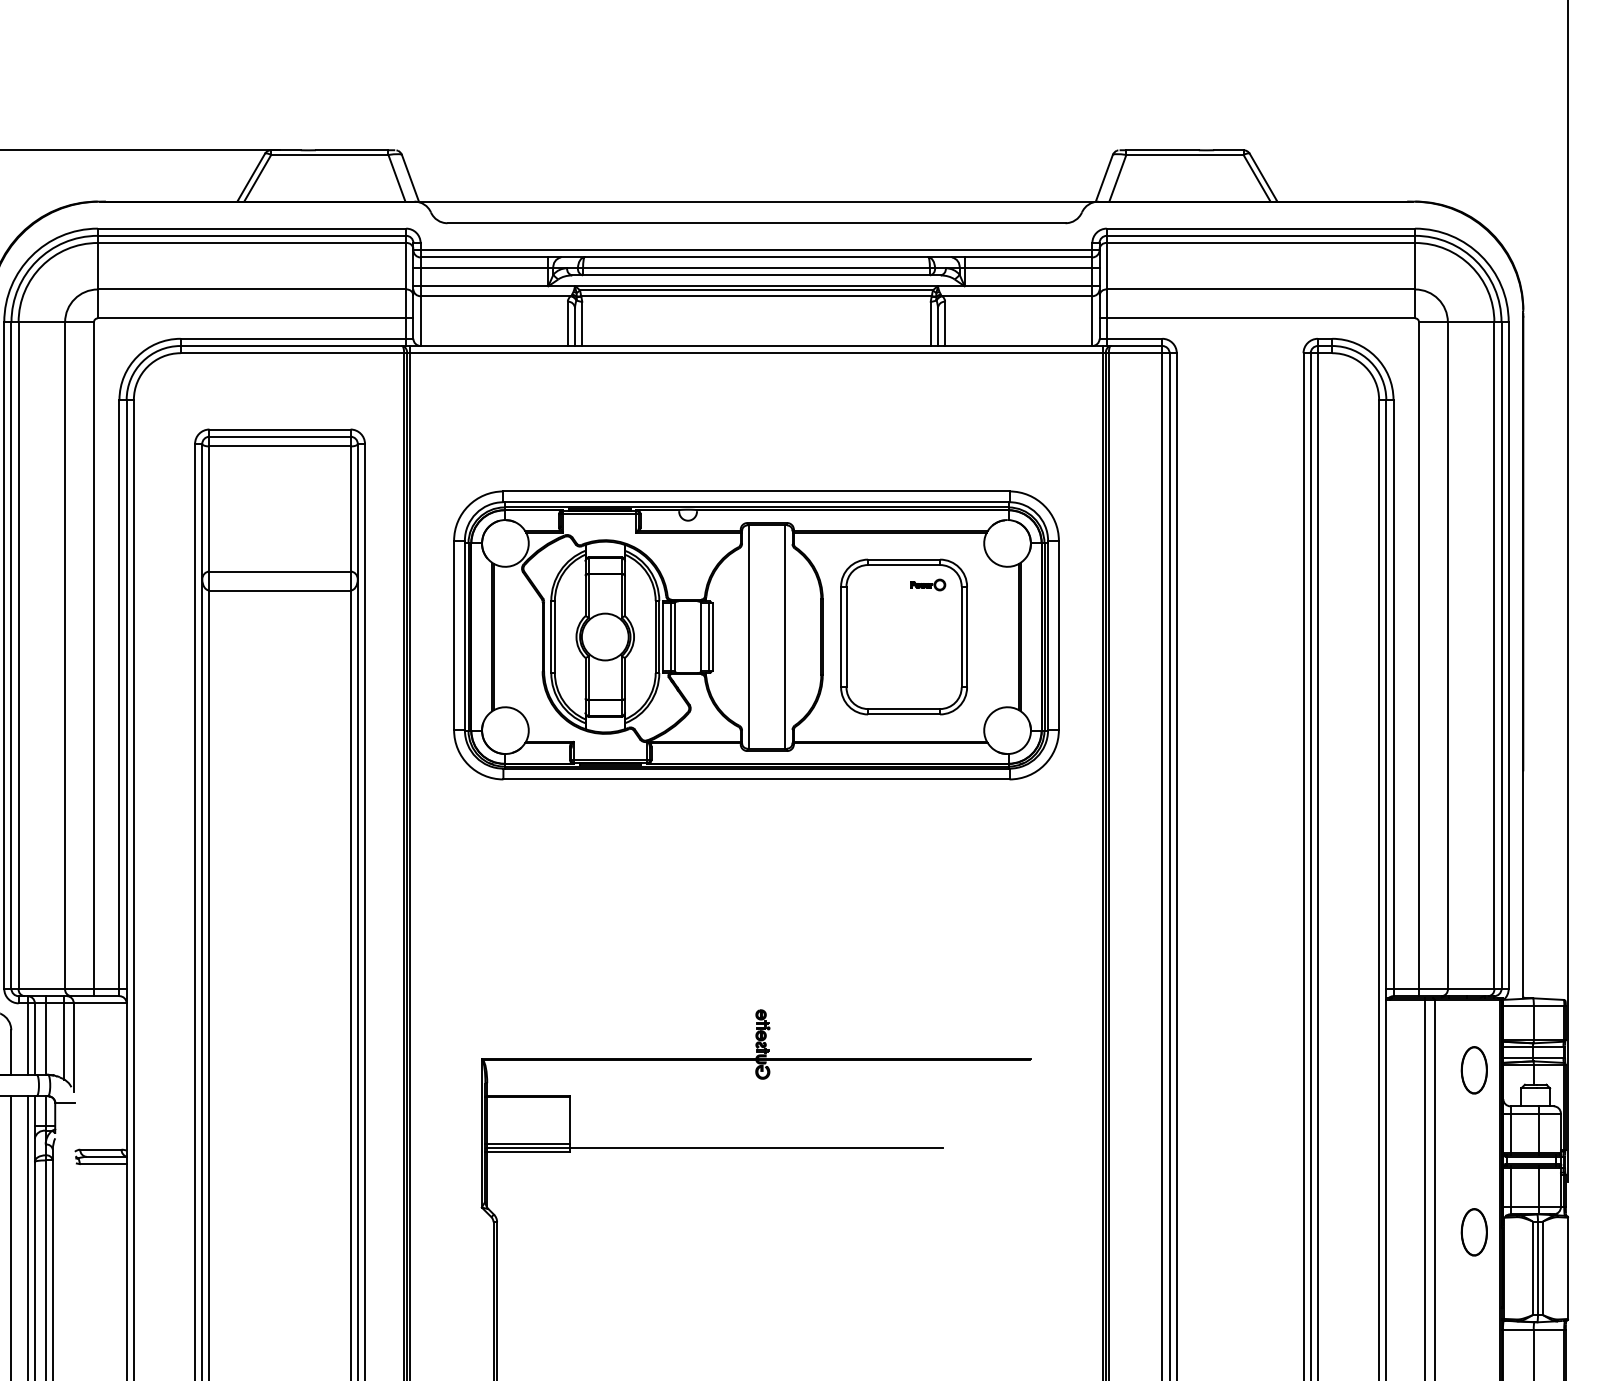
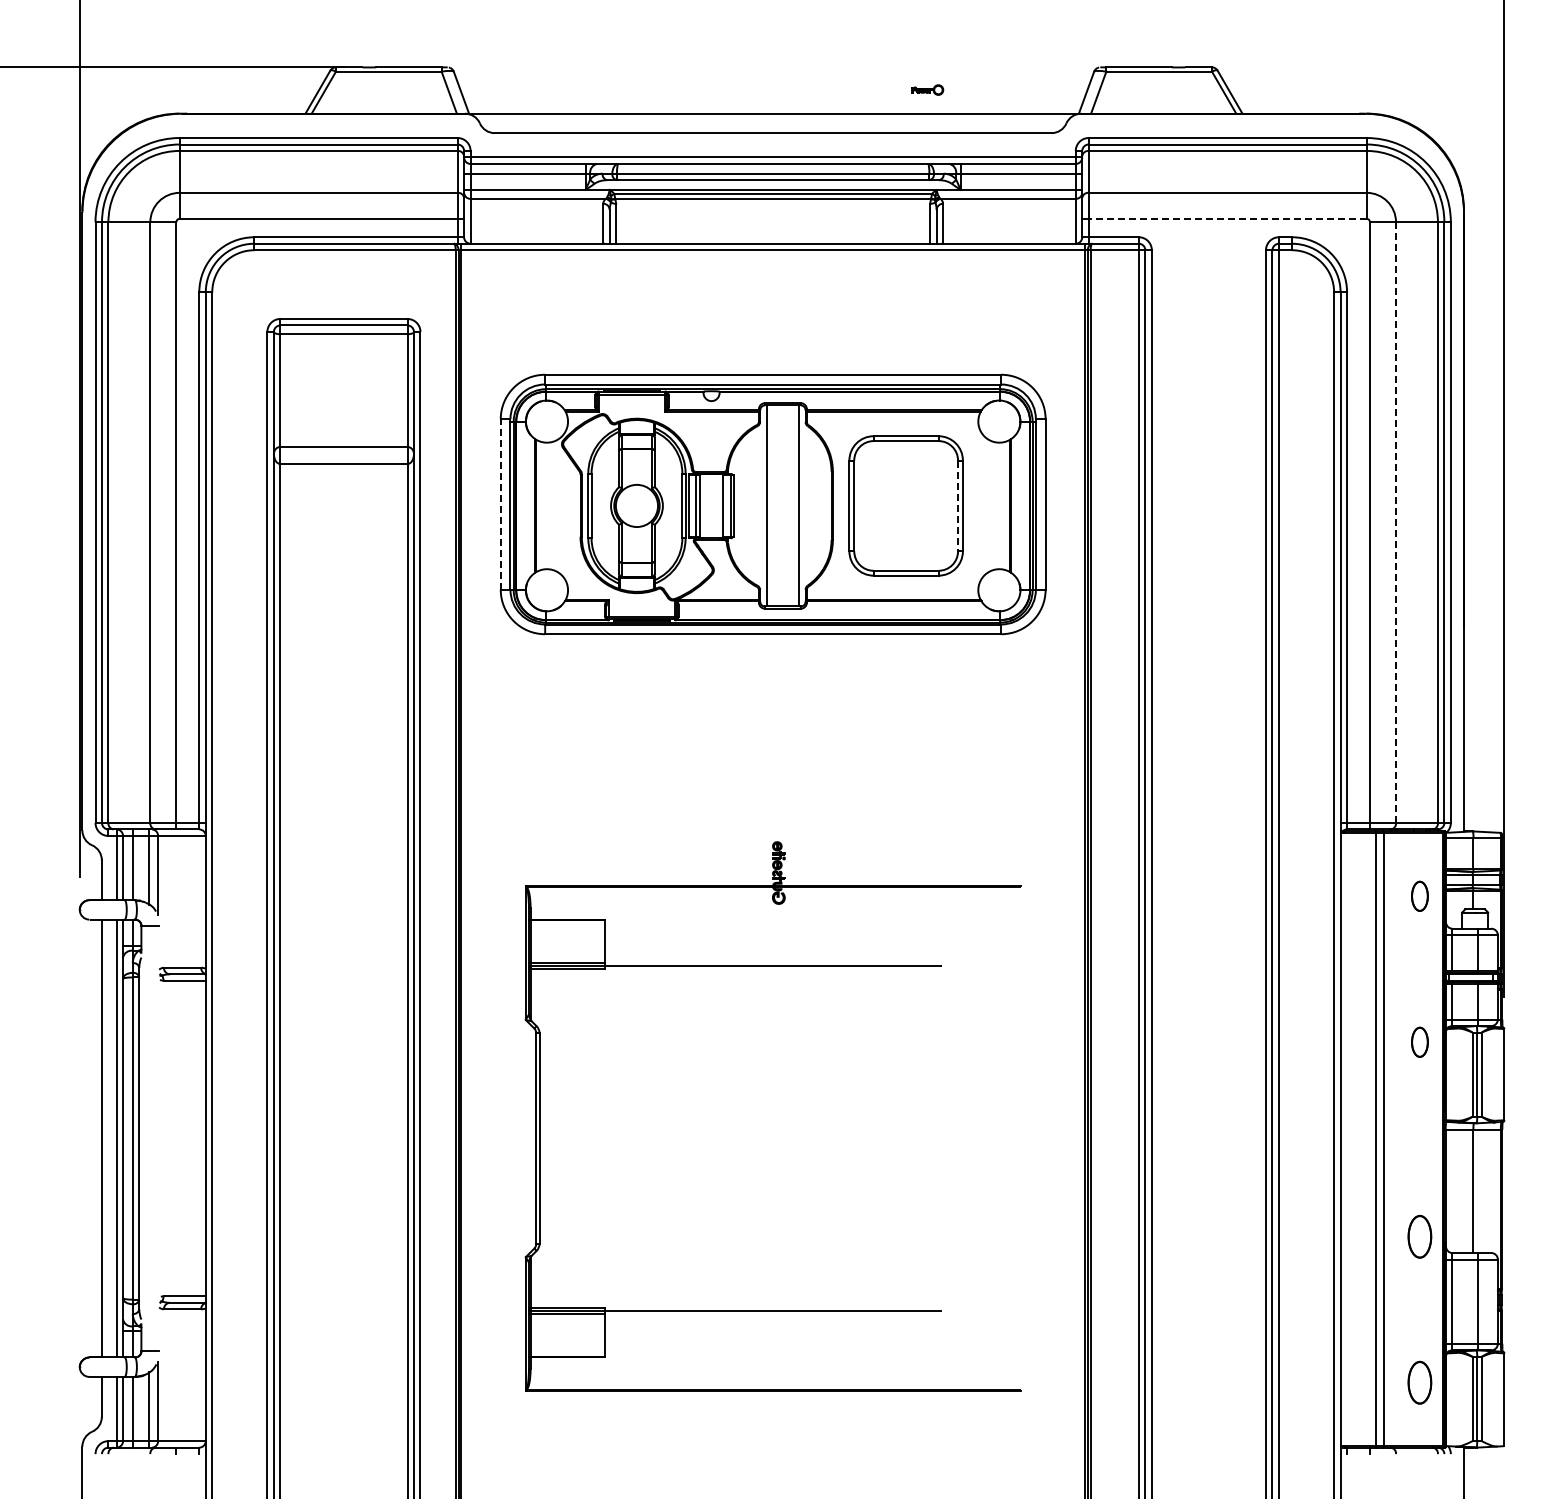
line: (1260, 317) -> (1227, 218), solid -> dashed
part: (927, 584) -> (927, 89), moved
line: (453, 635) -> (500, 504), solid -> dashed
line: (962, 637) -> (958, 506), solid -> dashed
line: (1448, 656) -> (1396, 523), solid -> dashed
part: (1473, 1070) -> (1419, 896), size x0.7
part: (1473, 1232) -> (1419, 1042), size x0.7

